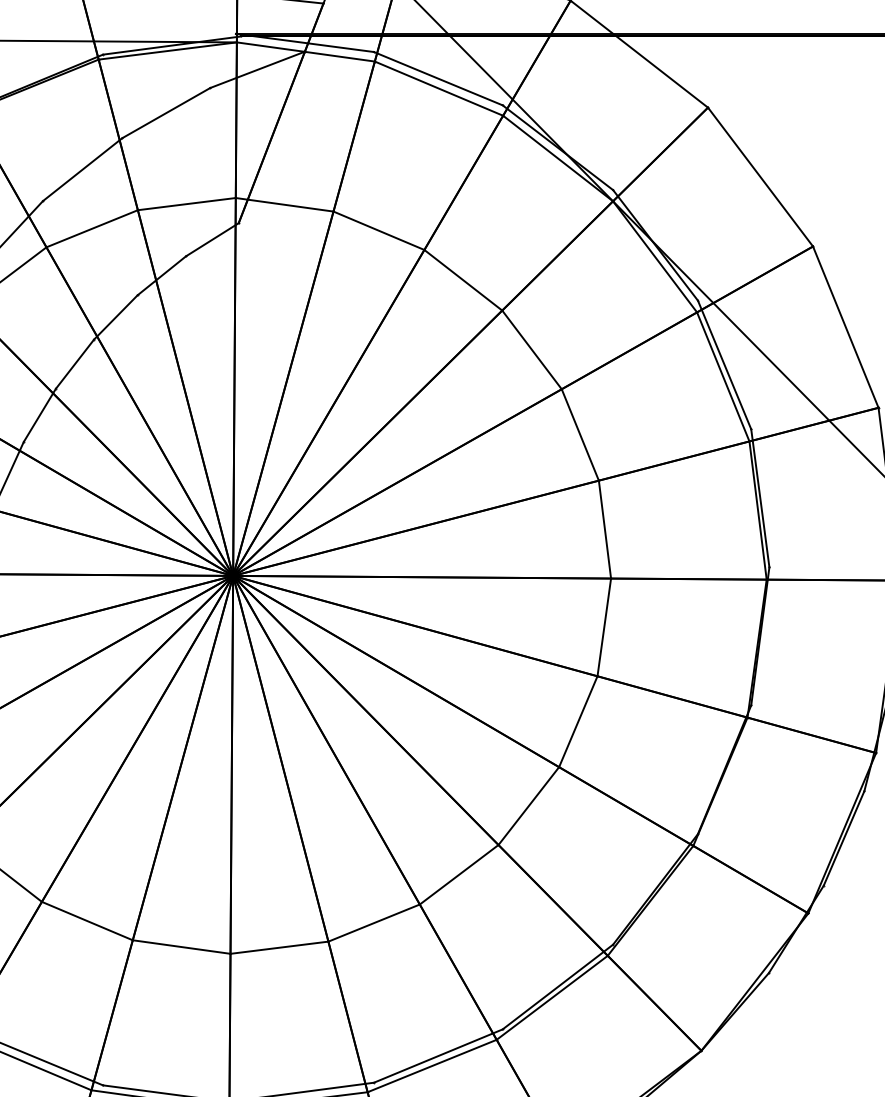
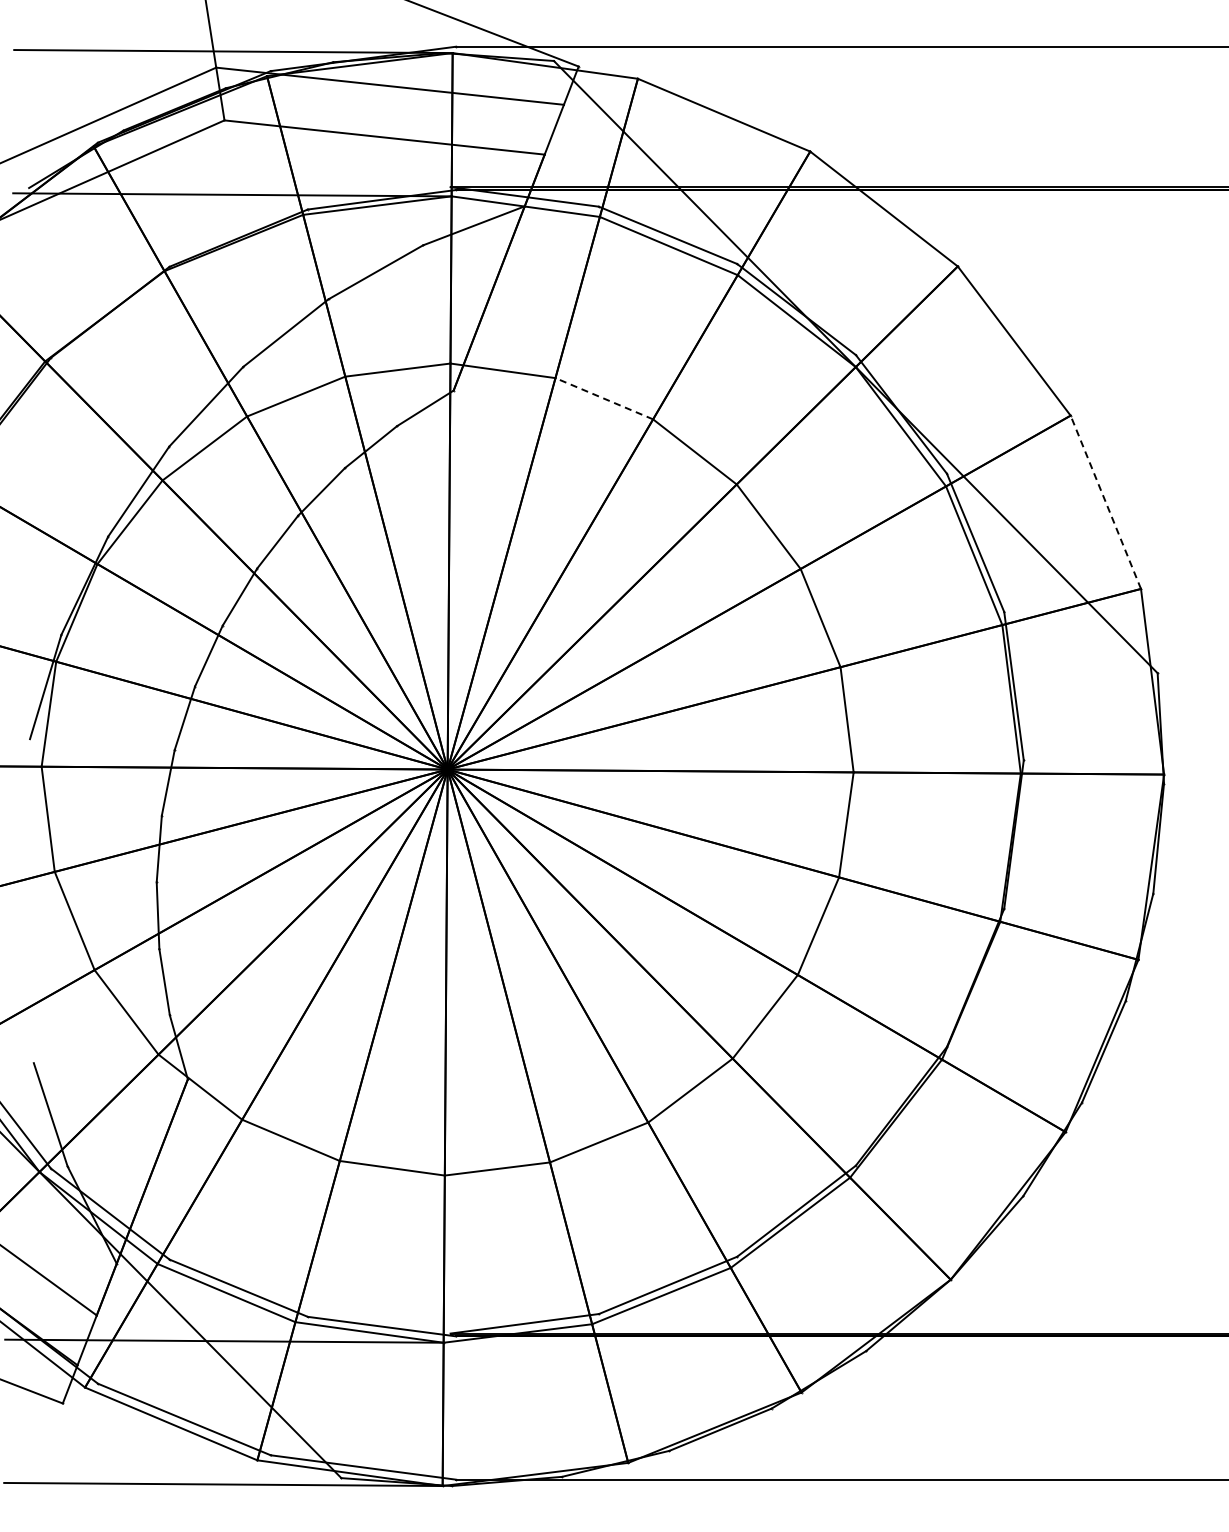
line: (379, 230) -> (604, 398), solid -> dashed
line: (845, 327) -> (1105, 502), solid -> dashed

